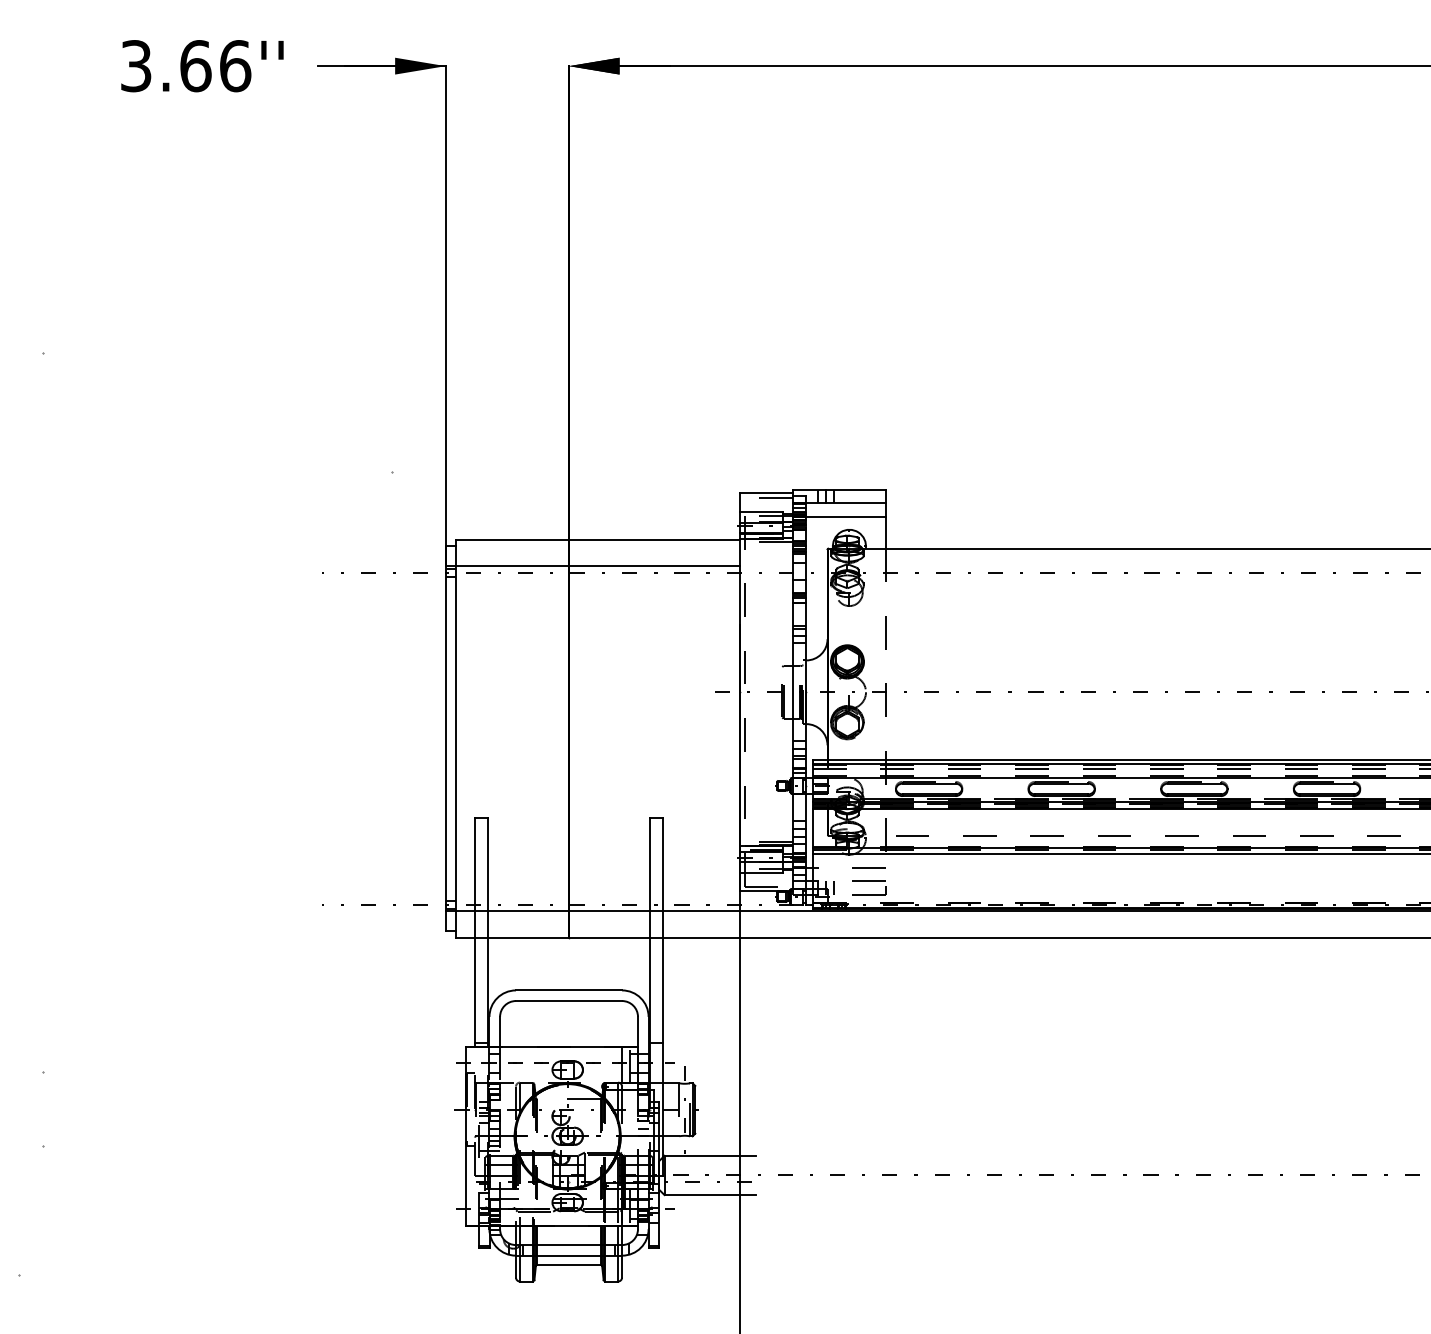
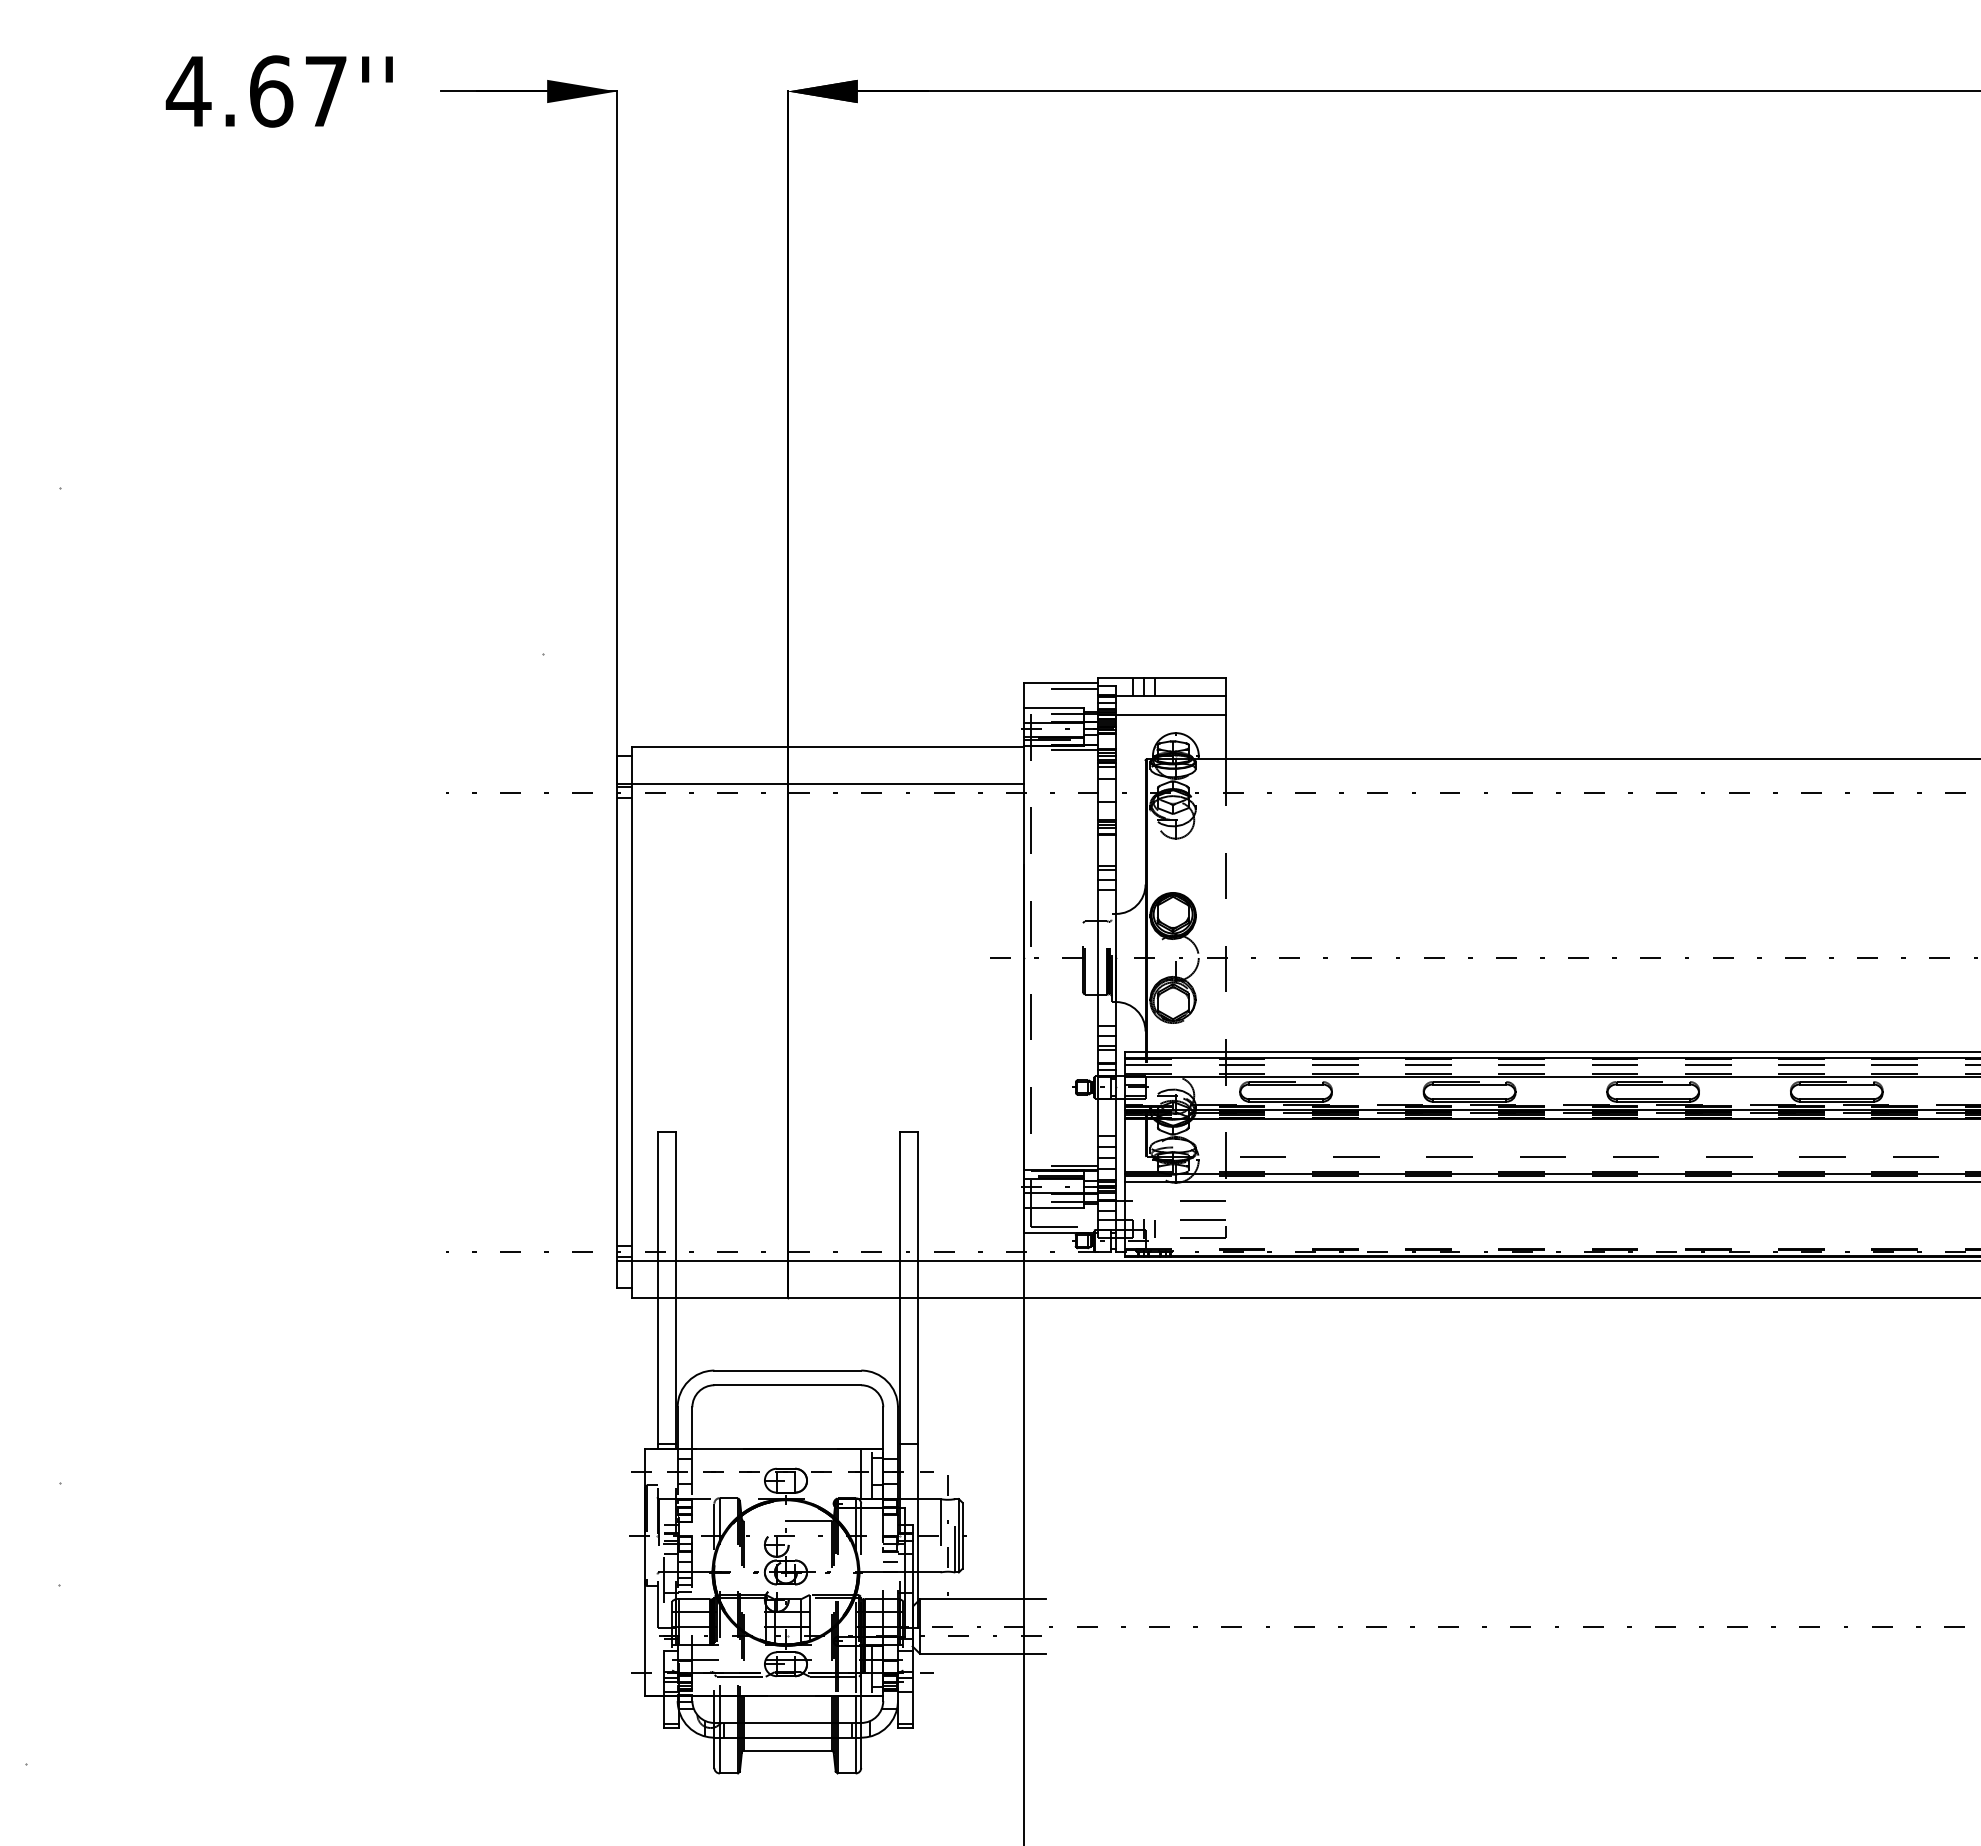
text: (185, 66) -> (256, 91), 3.66'' -> 4.67''

